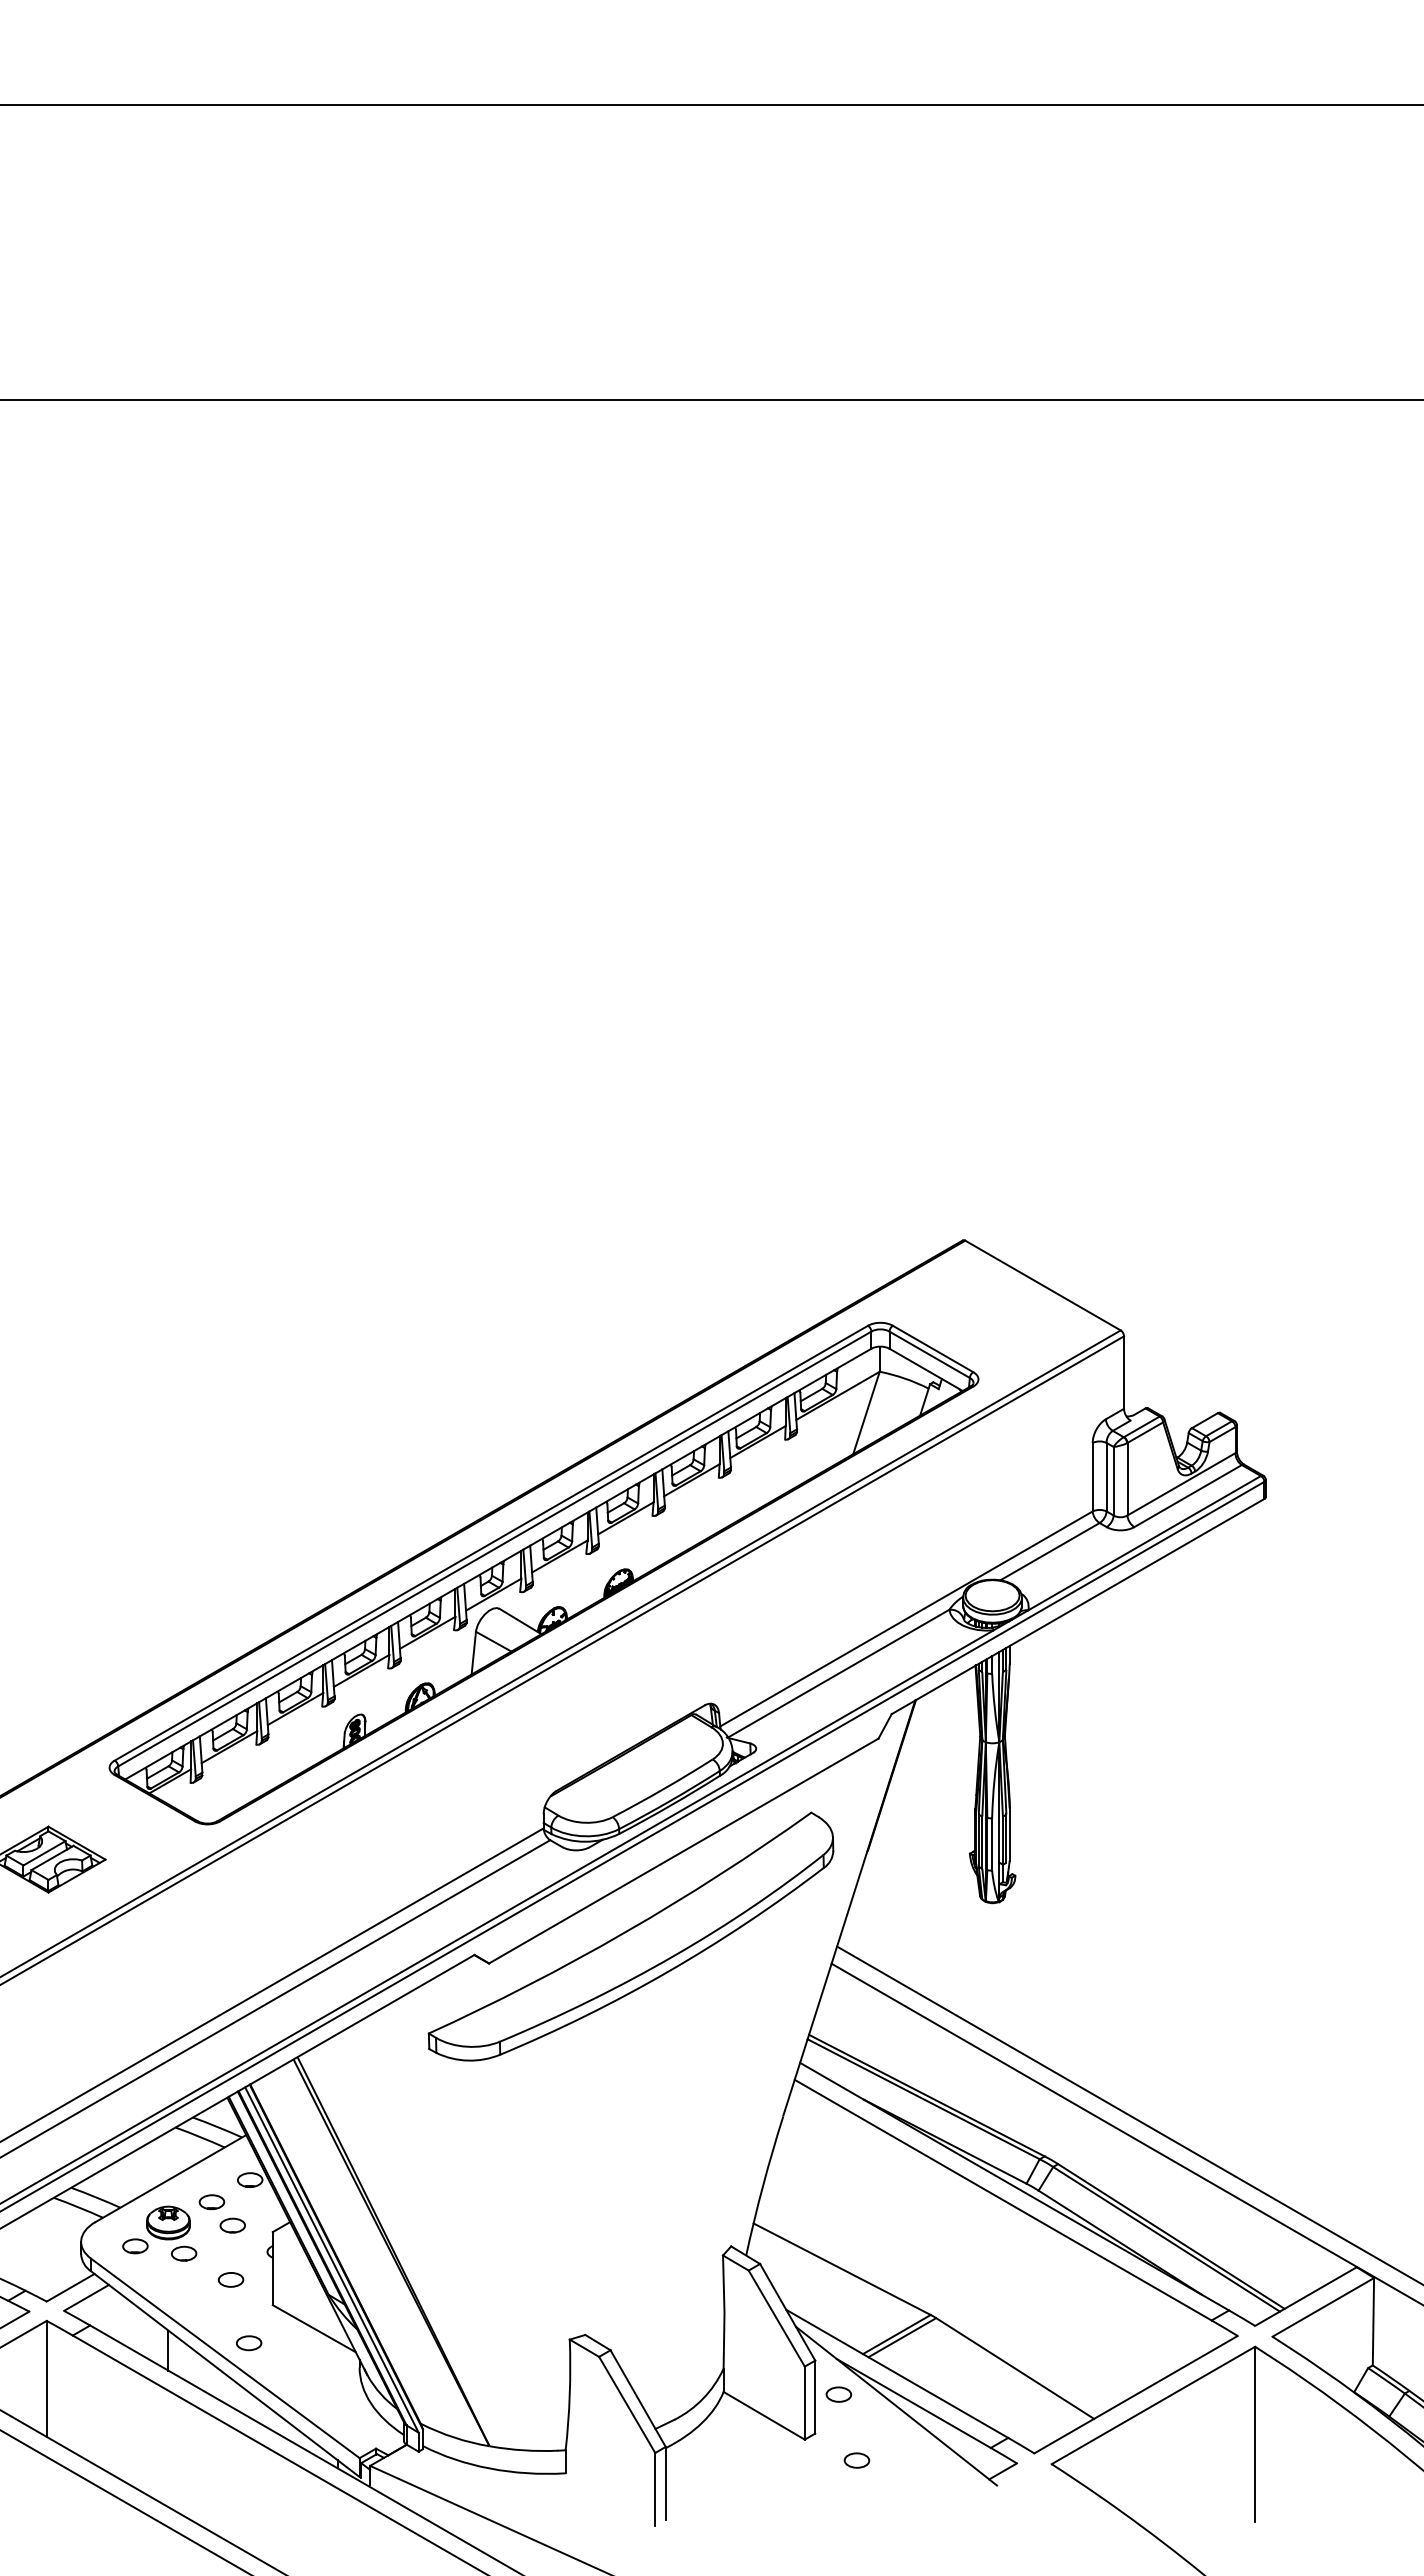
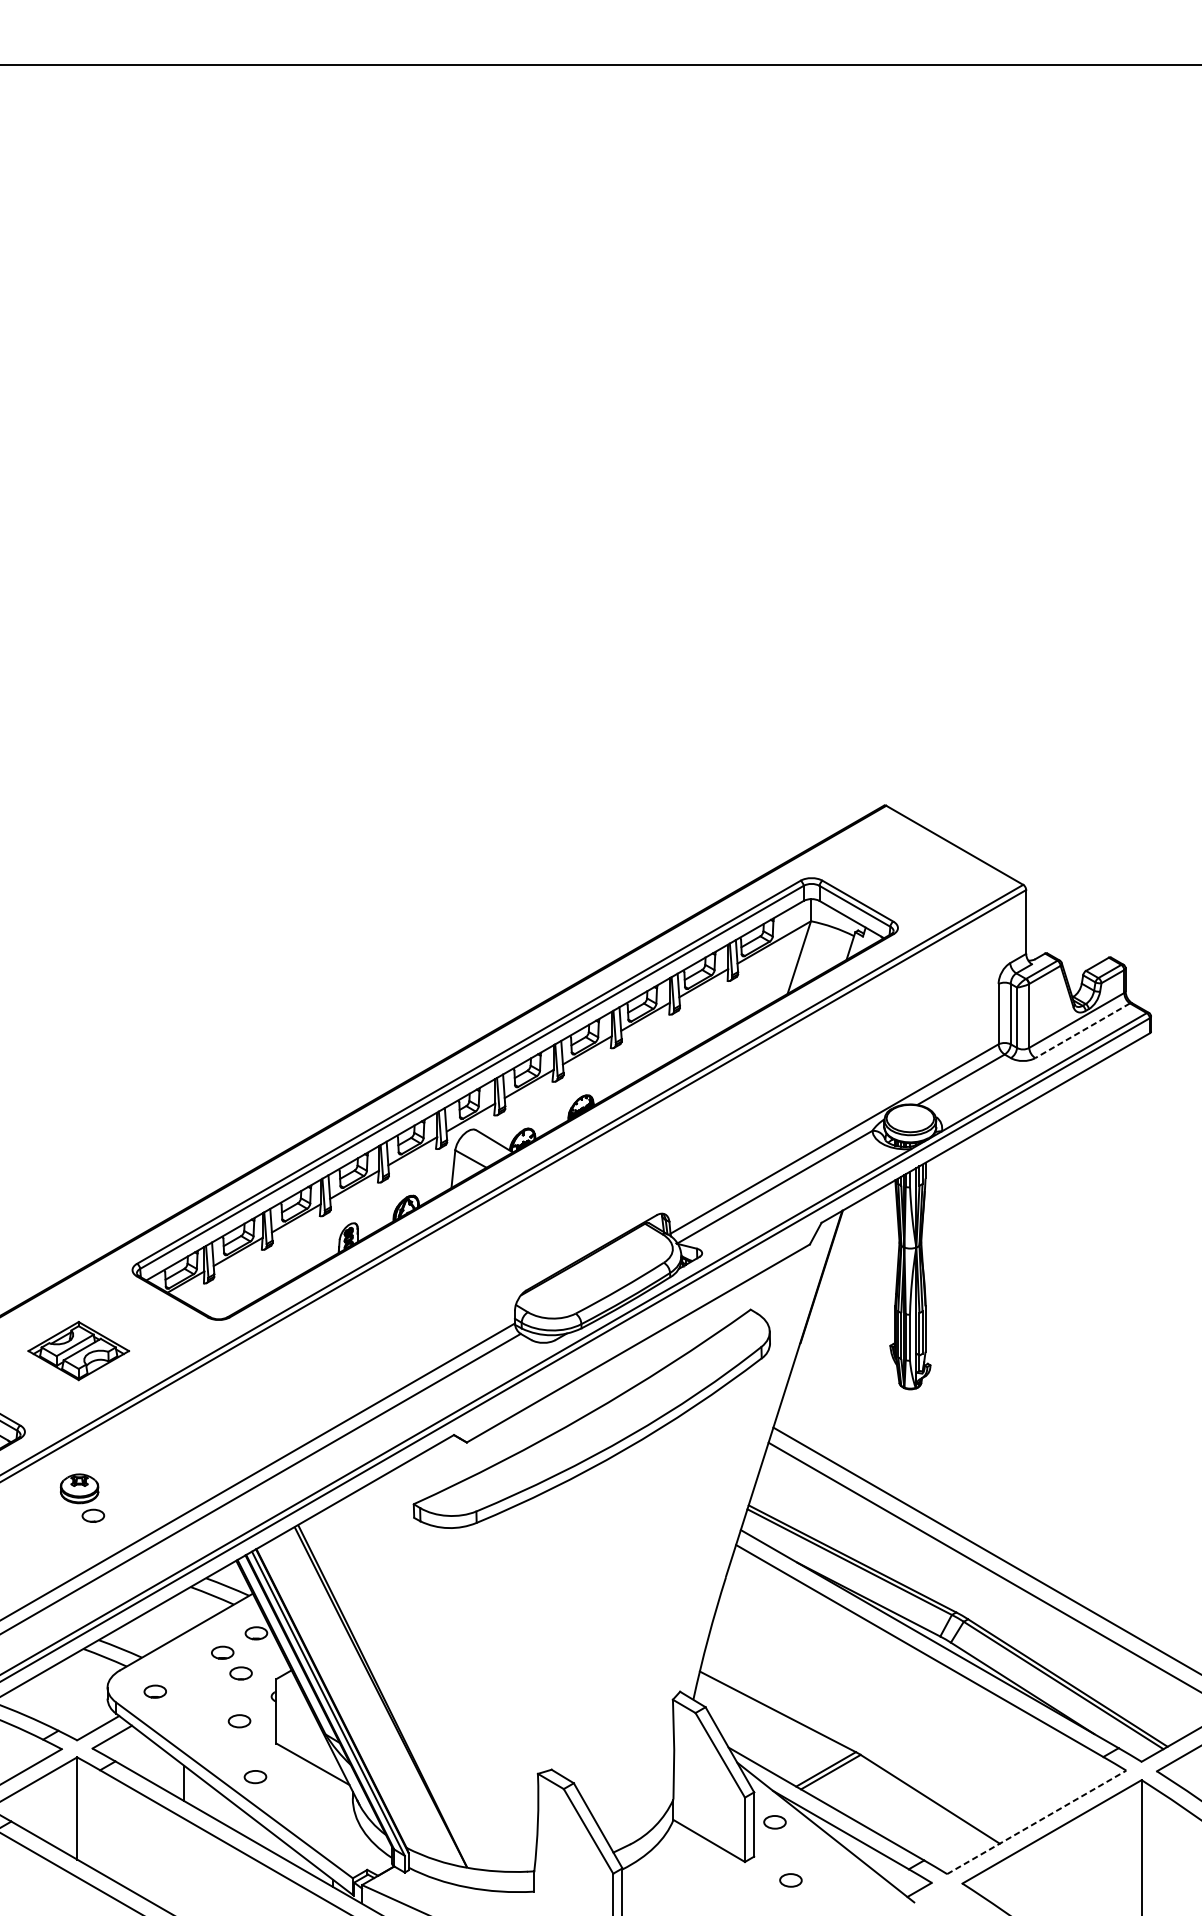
line: (1187, 1496) -> (1082, 1031), solid -> dashed
part: (171, 2233) -> (82, 1498), moved
line: (1136, 2394) -> (1037, 1822), solid -> dashed

